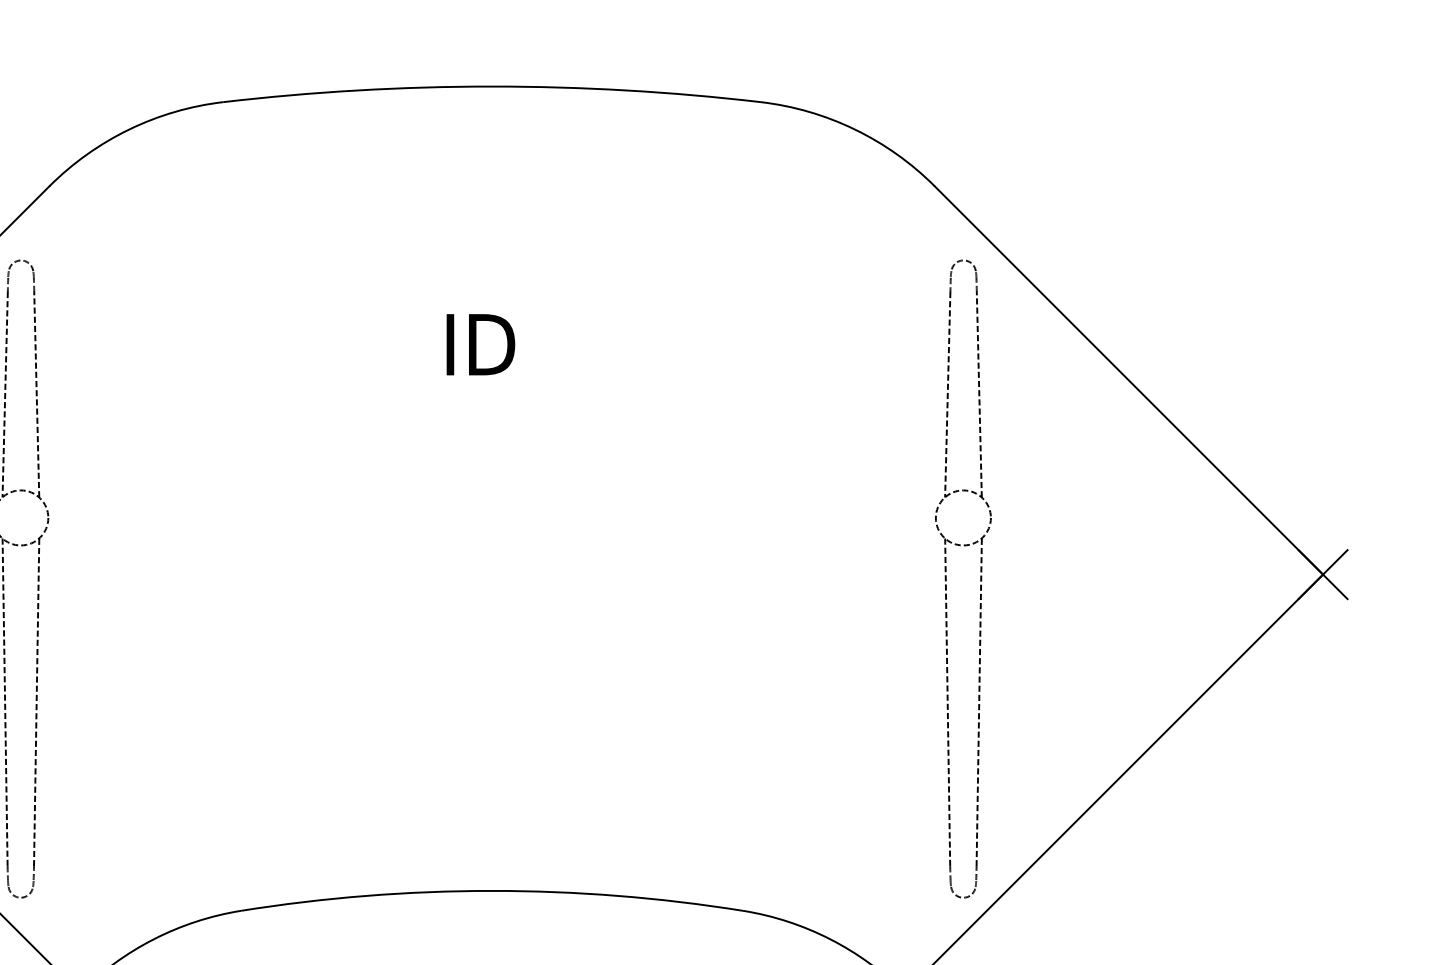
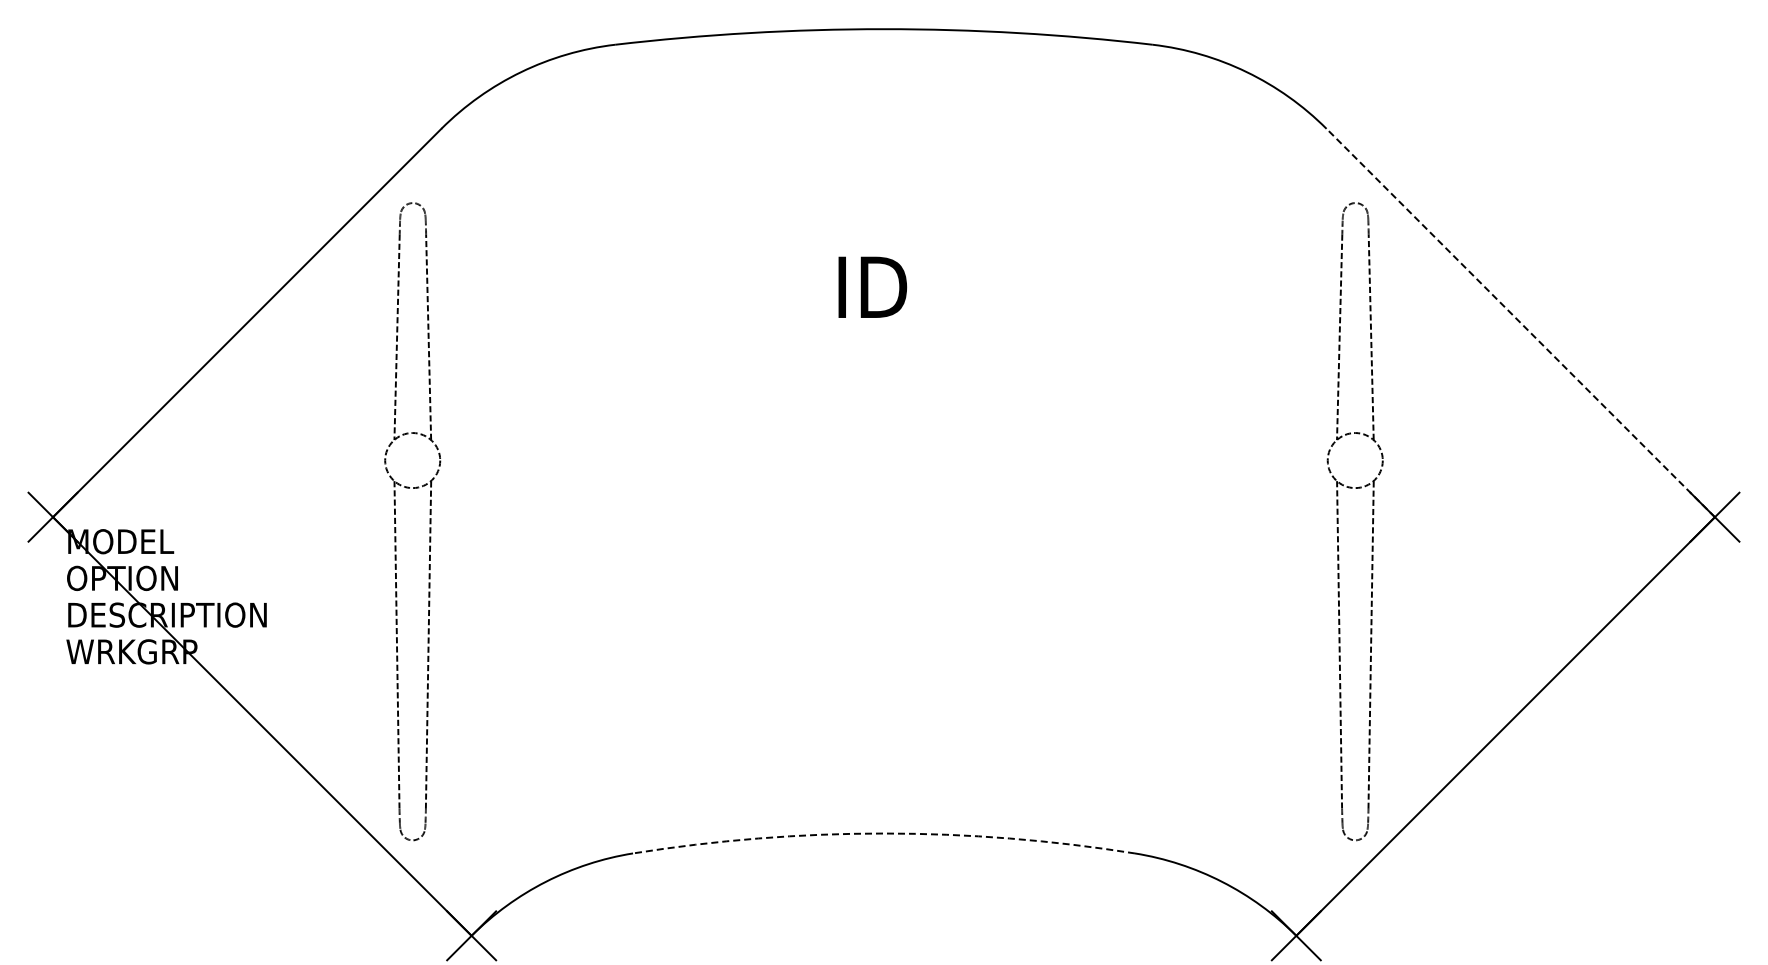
line: (1128, 380) -> (1520, 323), solid -> dashed
arc: (491, 890) -> (883, 833), solid -> dashed

